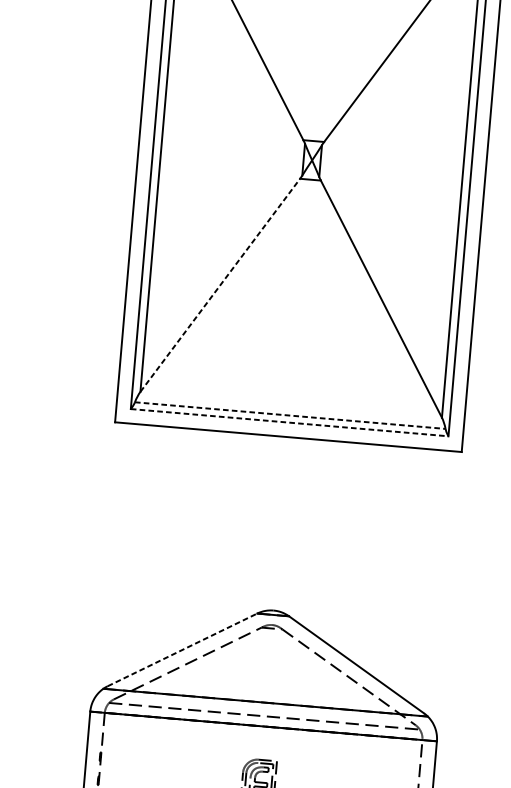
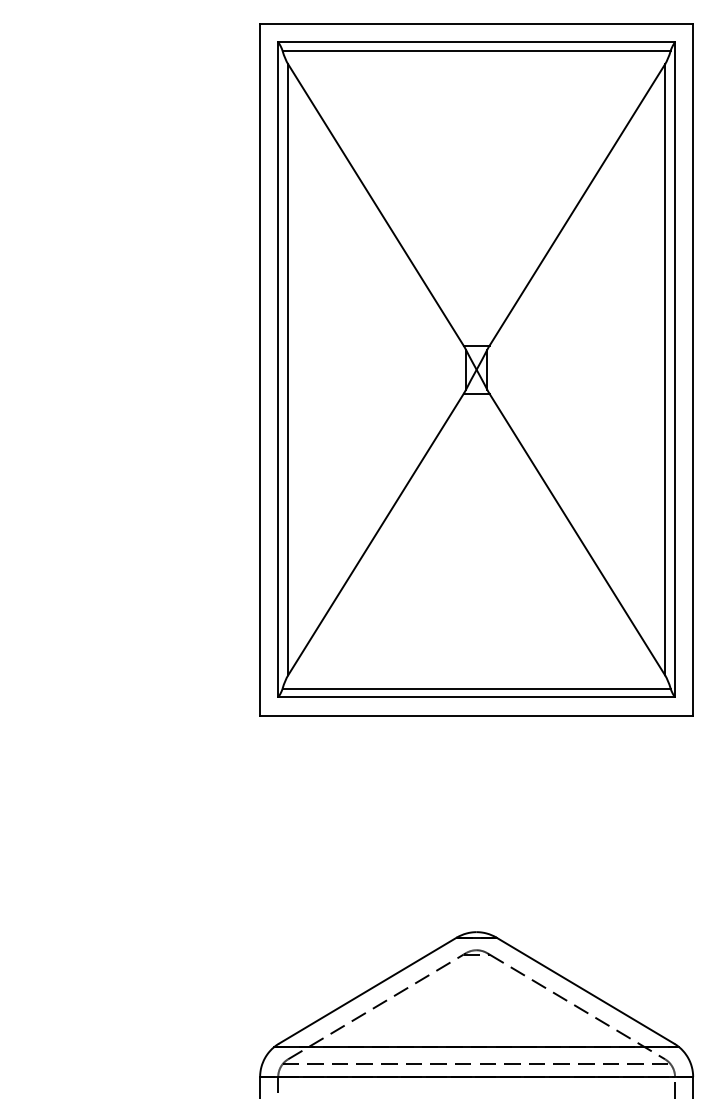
line: (219, 285) -> (375, 534), dashed -> solid
line: (290, 415) -> (477, 688), dashed -> solid
line: (290, 422) -> (477, 697), dashed -> solid
line: (182, 649) -> (368, 990), dashed -> solid

